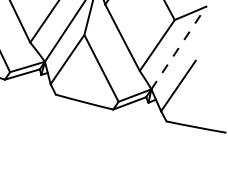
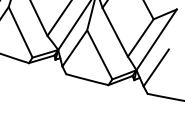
line: (178, 47) -> (156, 39), dashed -> solid

